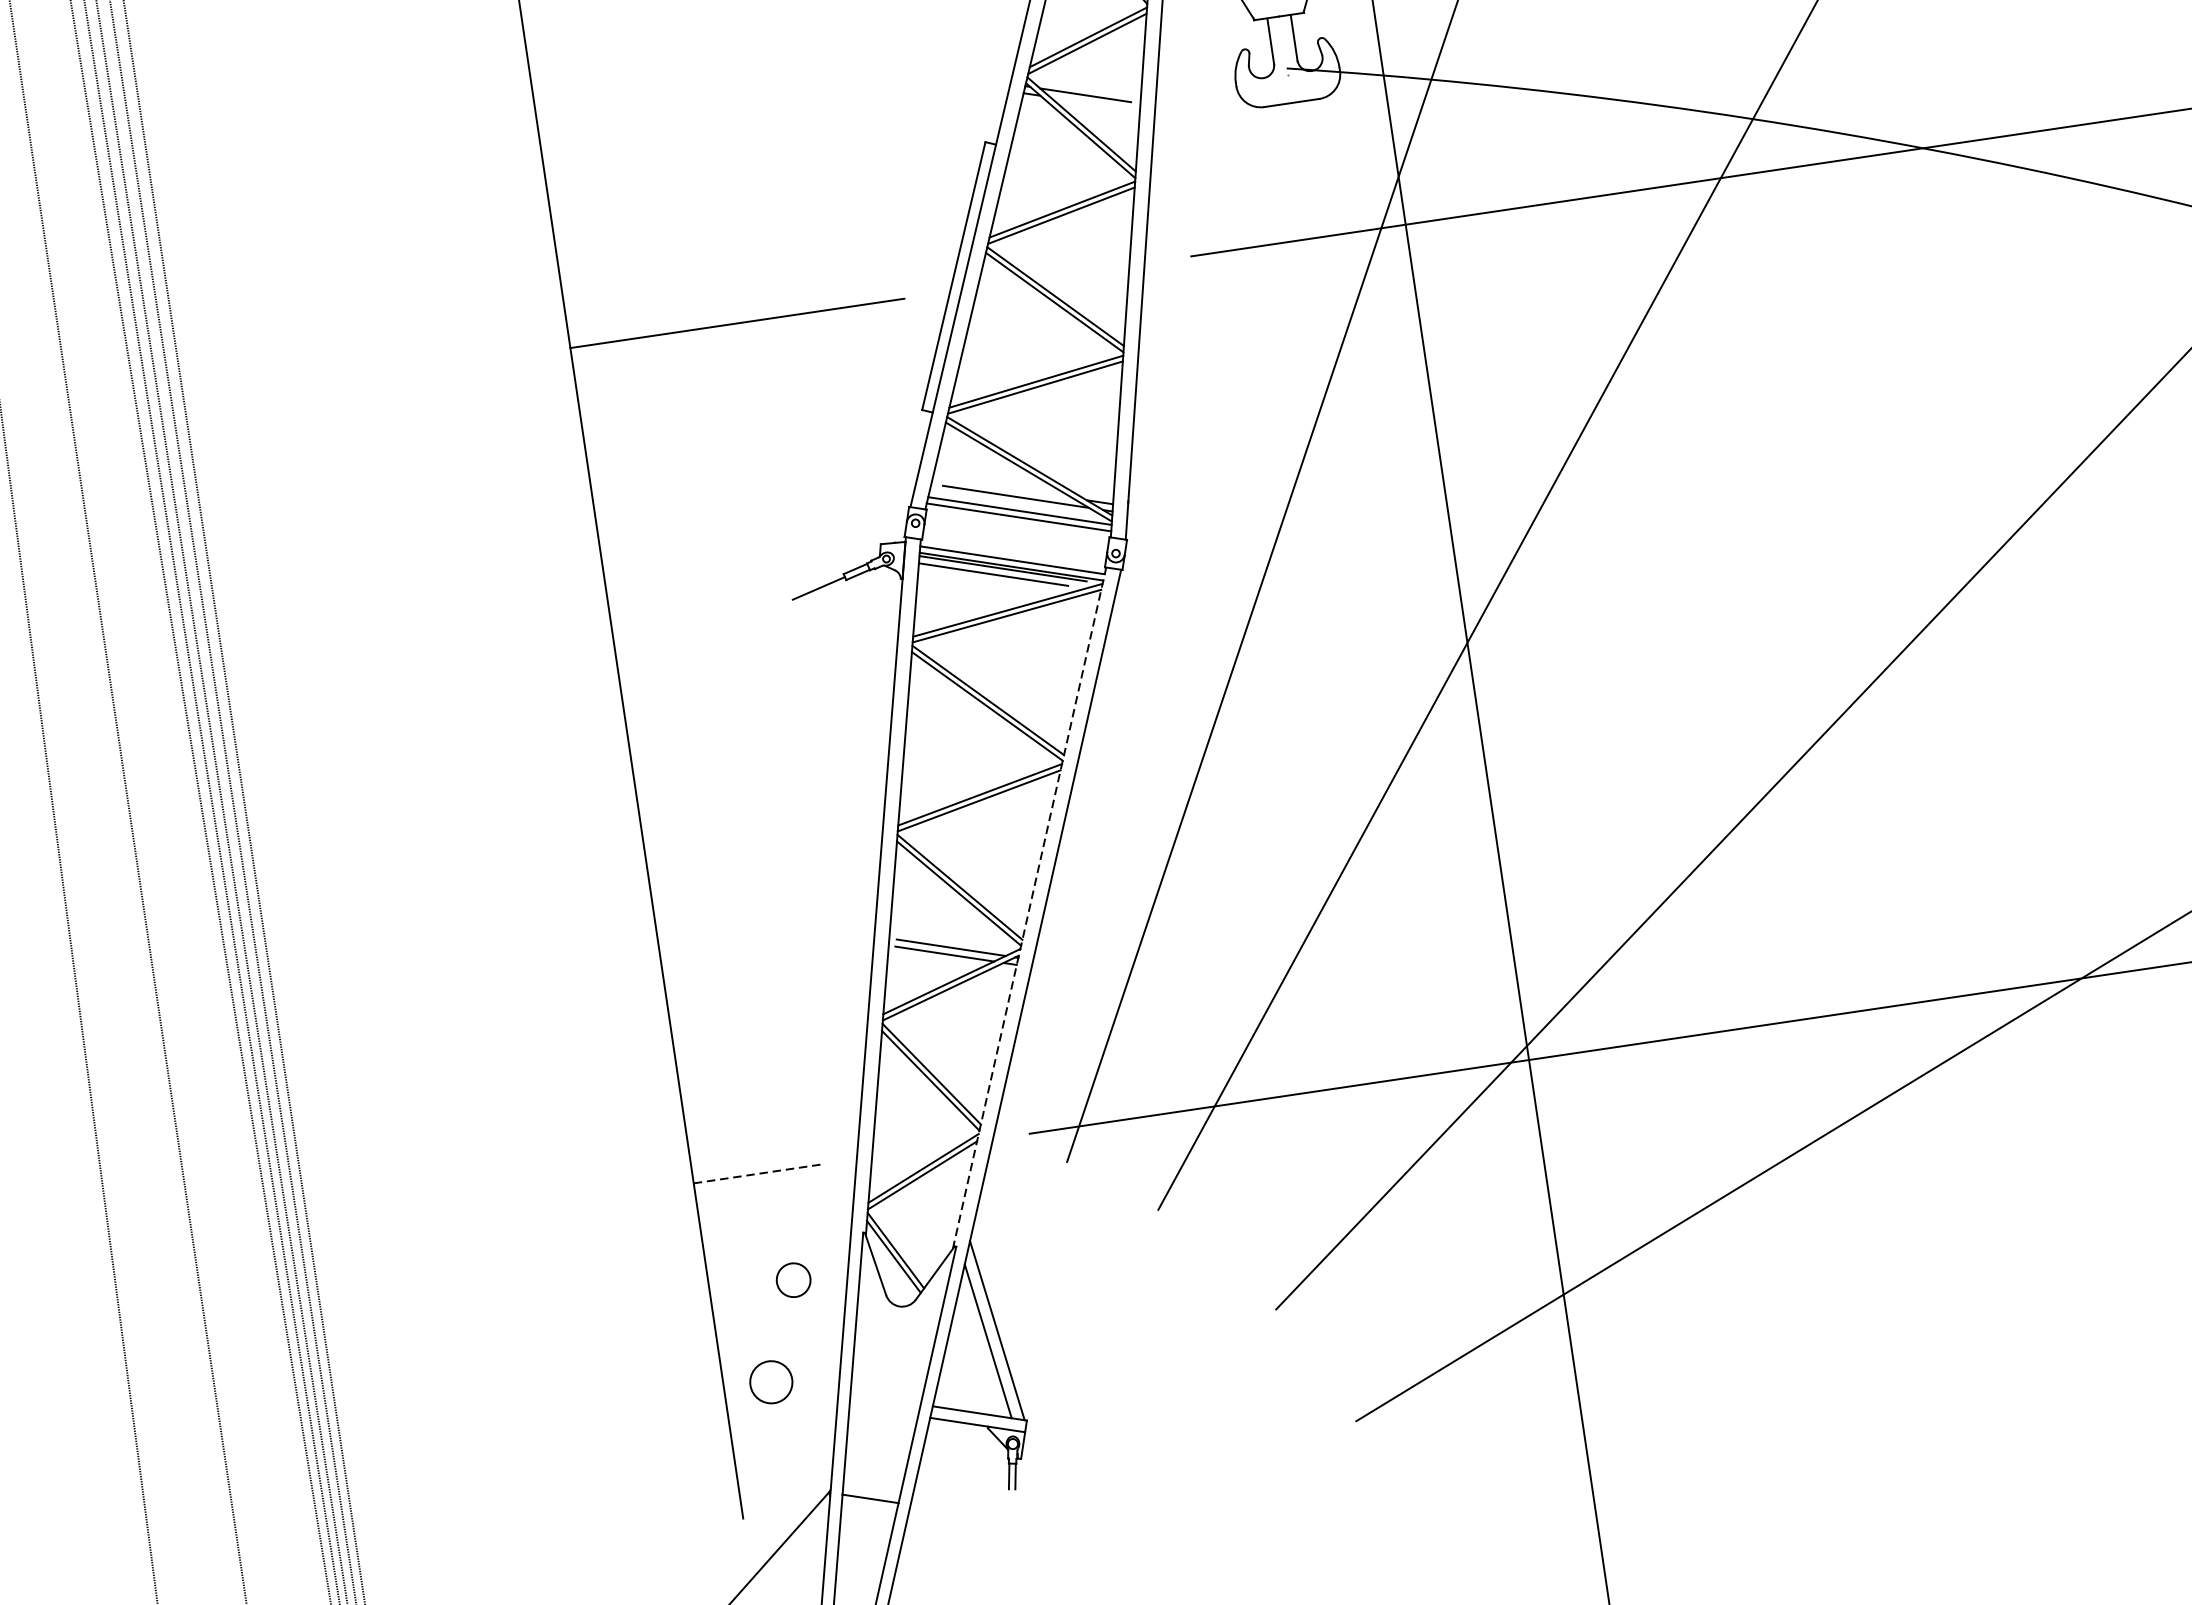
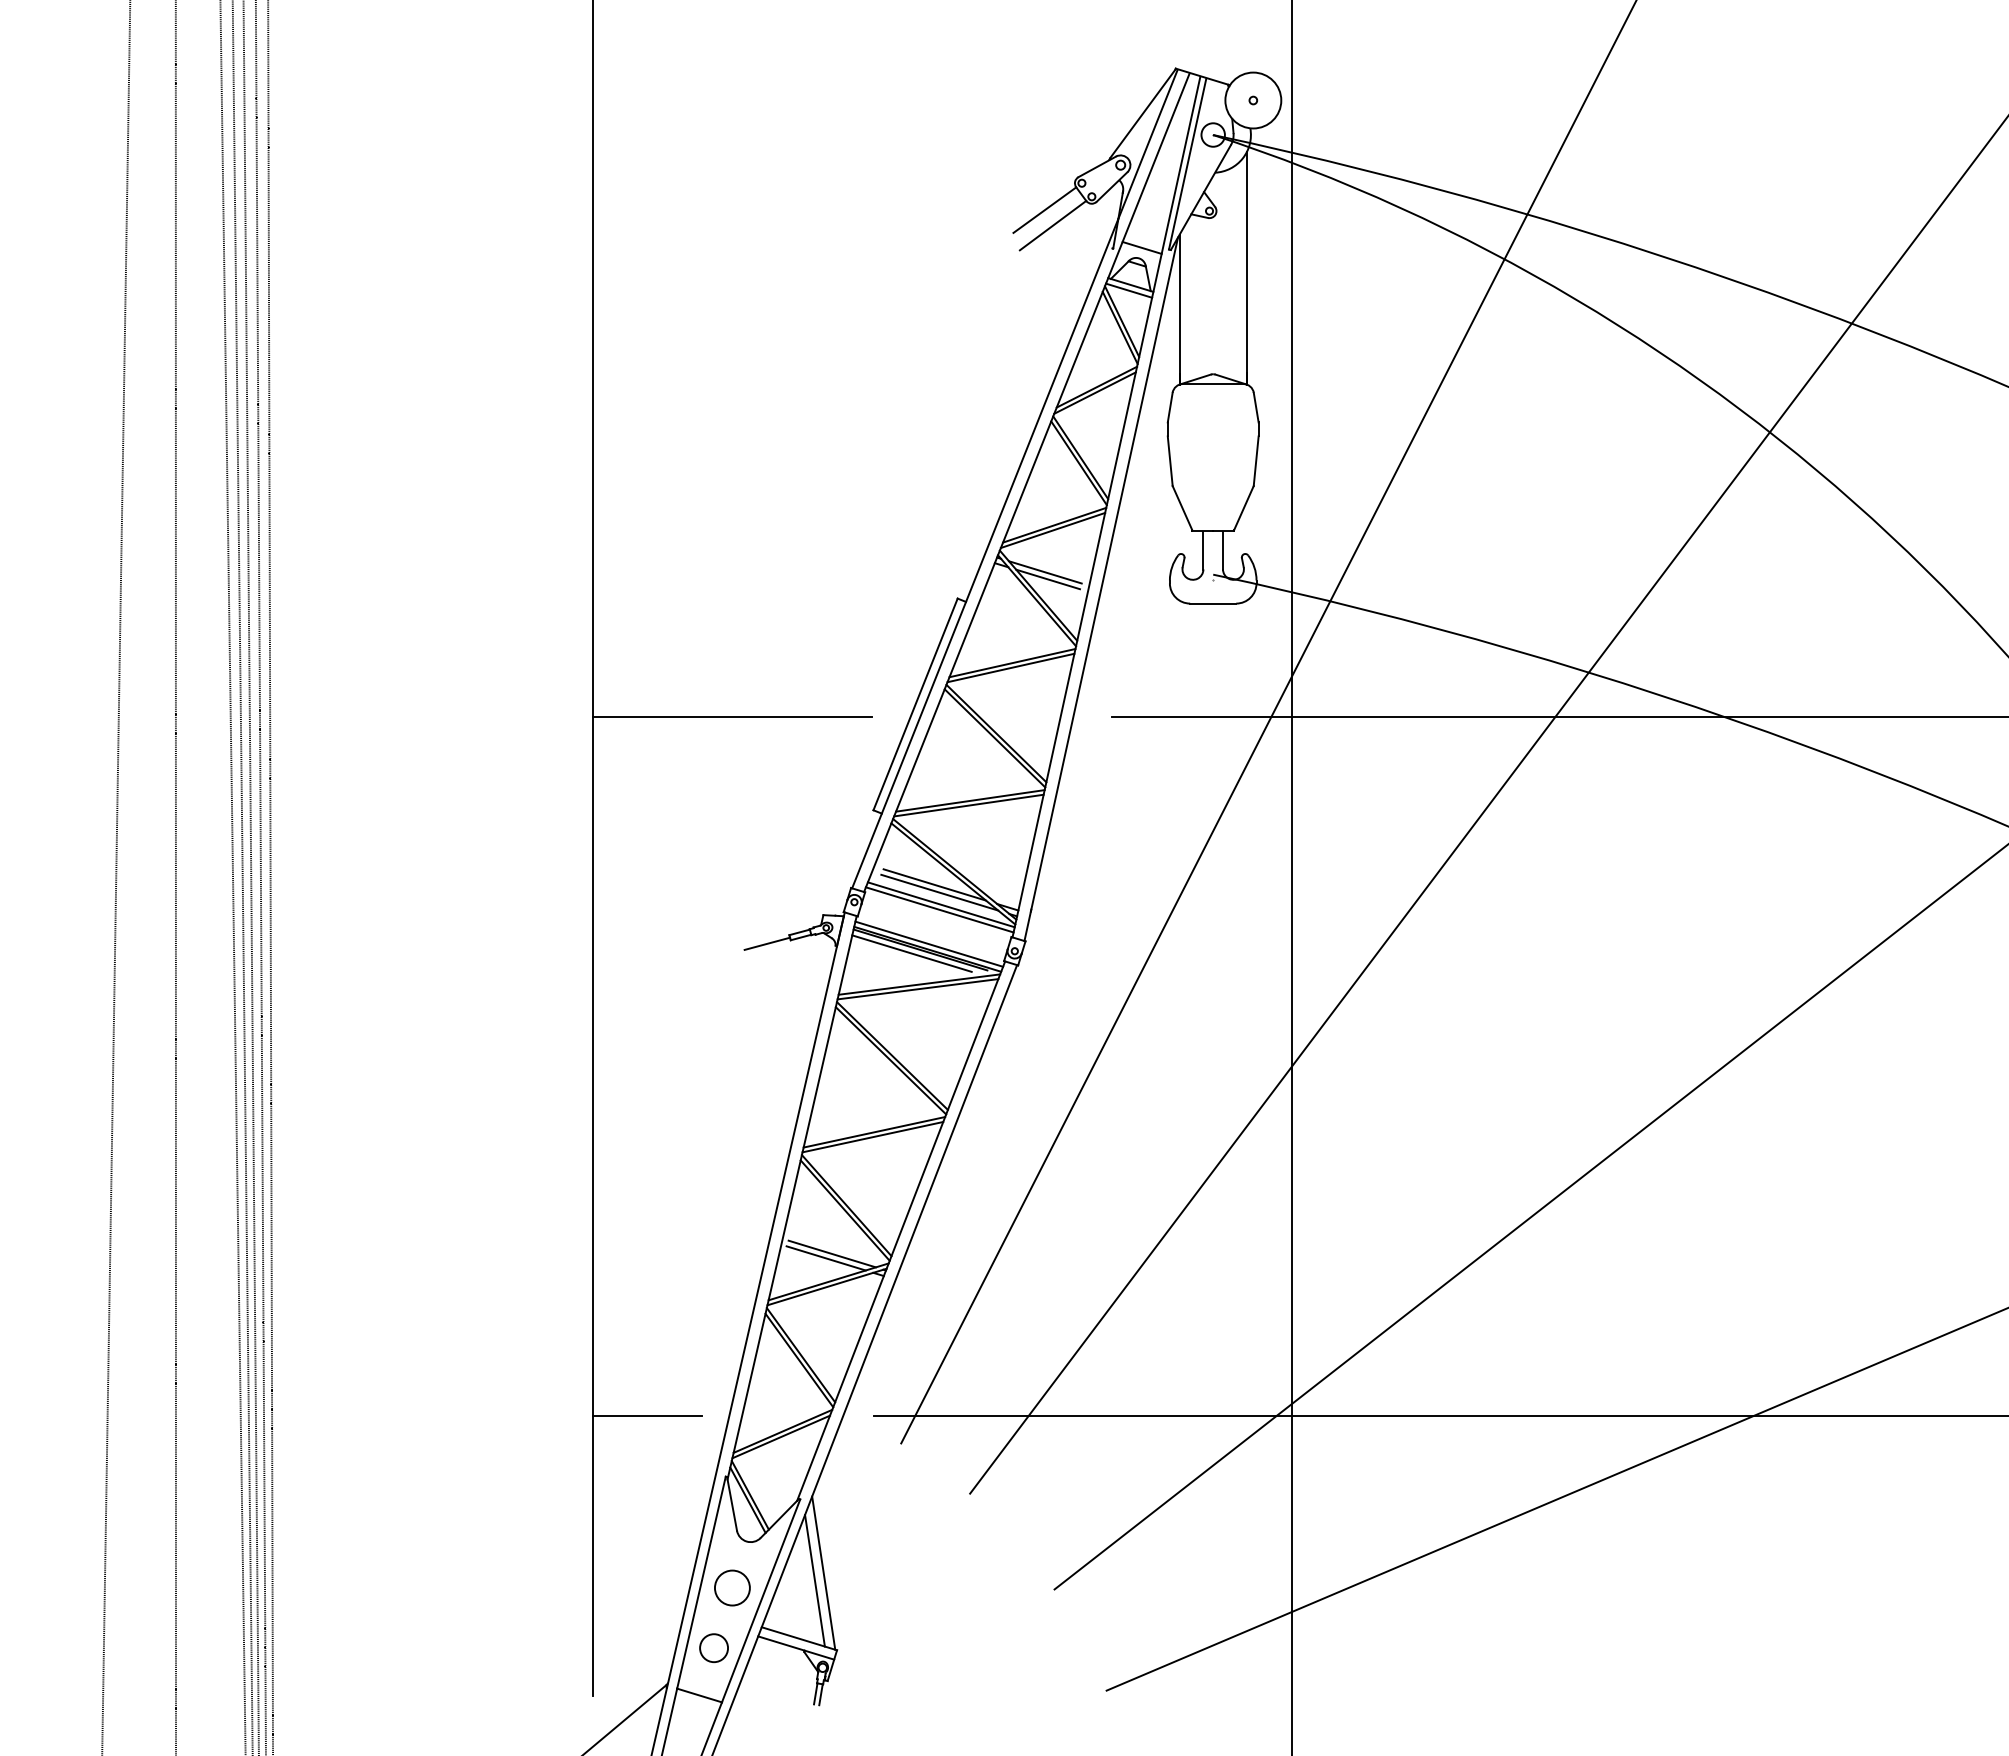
line: (1090, 103) -> (1048, 579), added
line: (1008, 487) -> (934, 884), added
line: (1029, 907) -> (901, 1230), dashed -> solid
line: (758, 1173) -> (647, 1415), dashed -> solid
circle: (793, 1280) -> (713, 1648), moved
circle: (771, 1381) -> (732, 1587), moved

